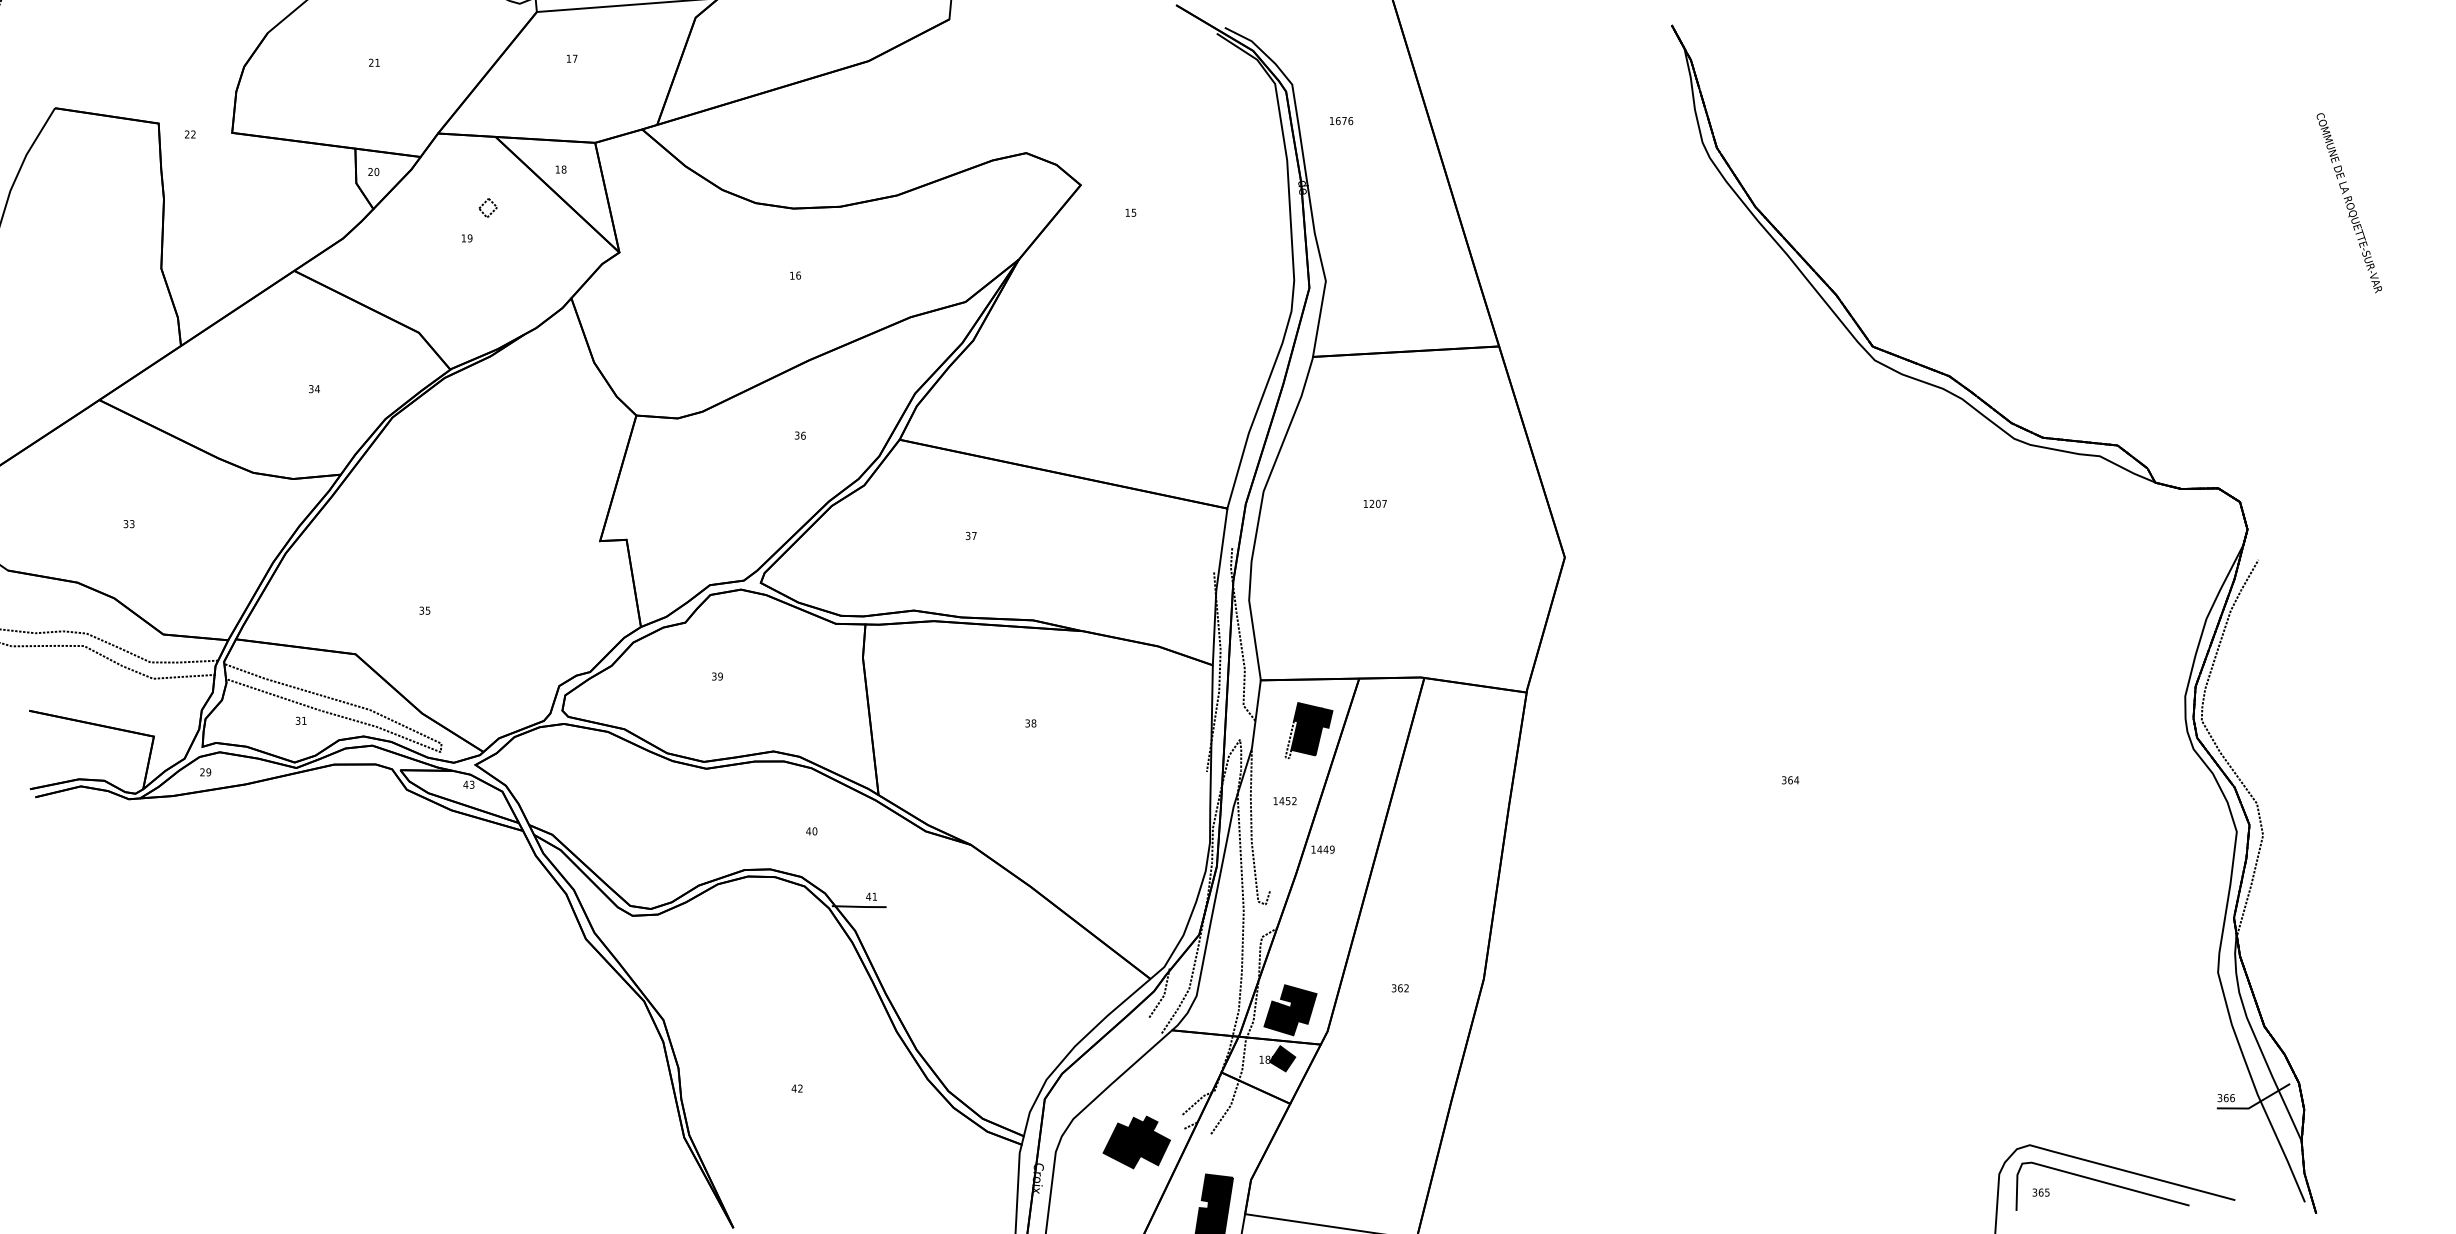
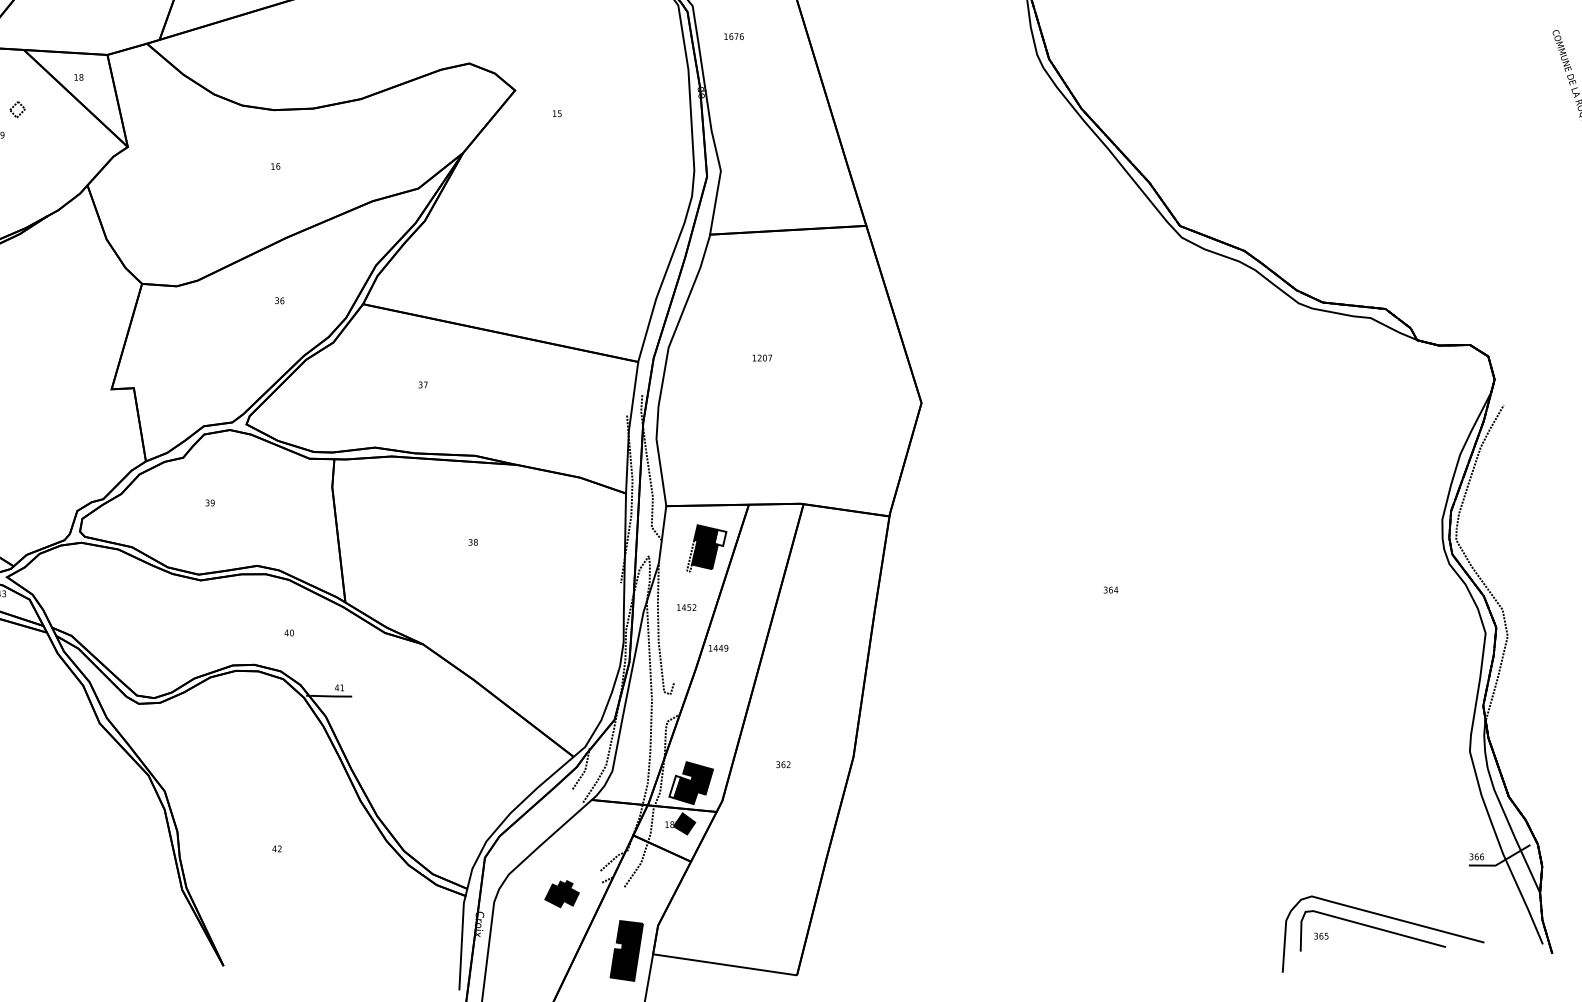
fill: (1325, 717) -> (720, 537), removed
fill: (1271, 1014) -> (675, 786), removed
part: (1136, 1142) -> (561, 894), size x0.6

